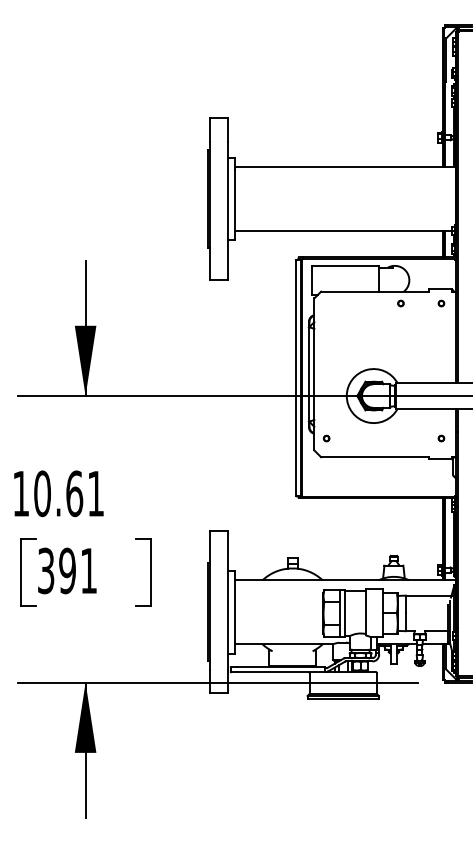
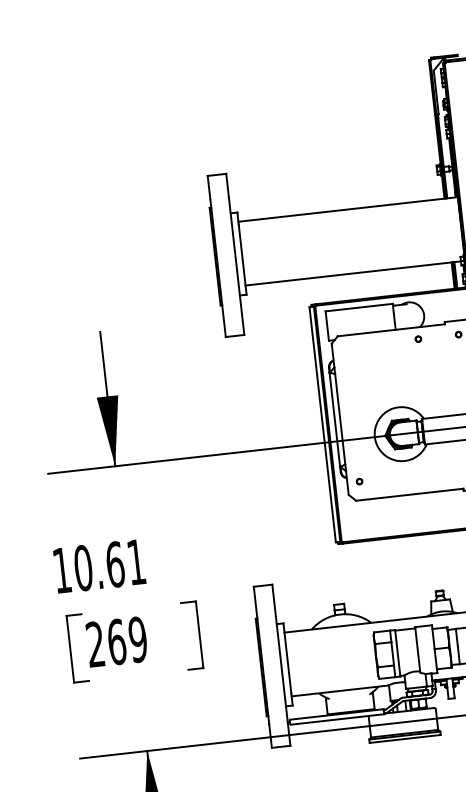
text: (67, 570) -> (116, 641), 391 -> 269

